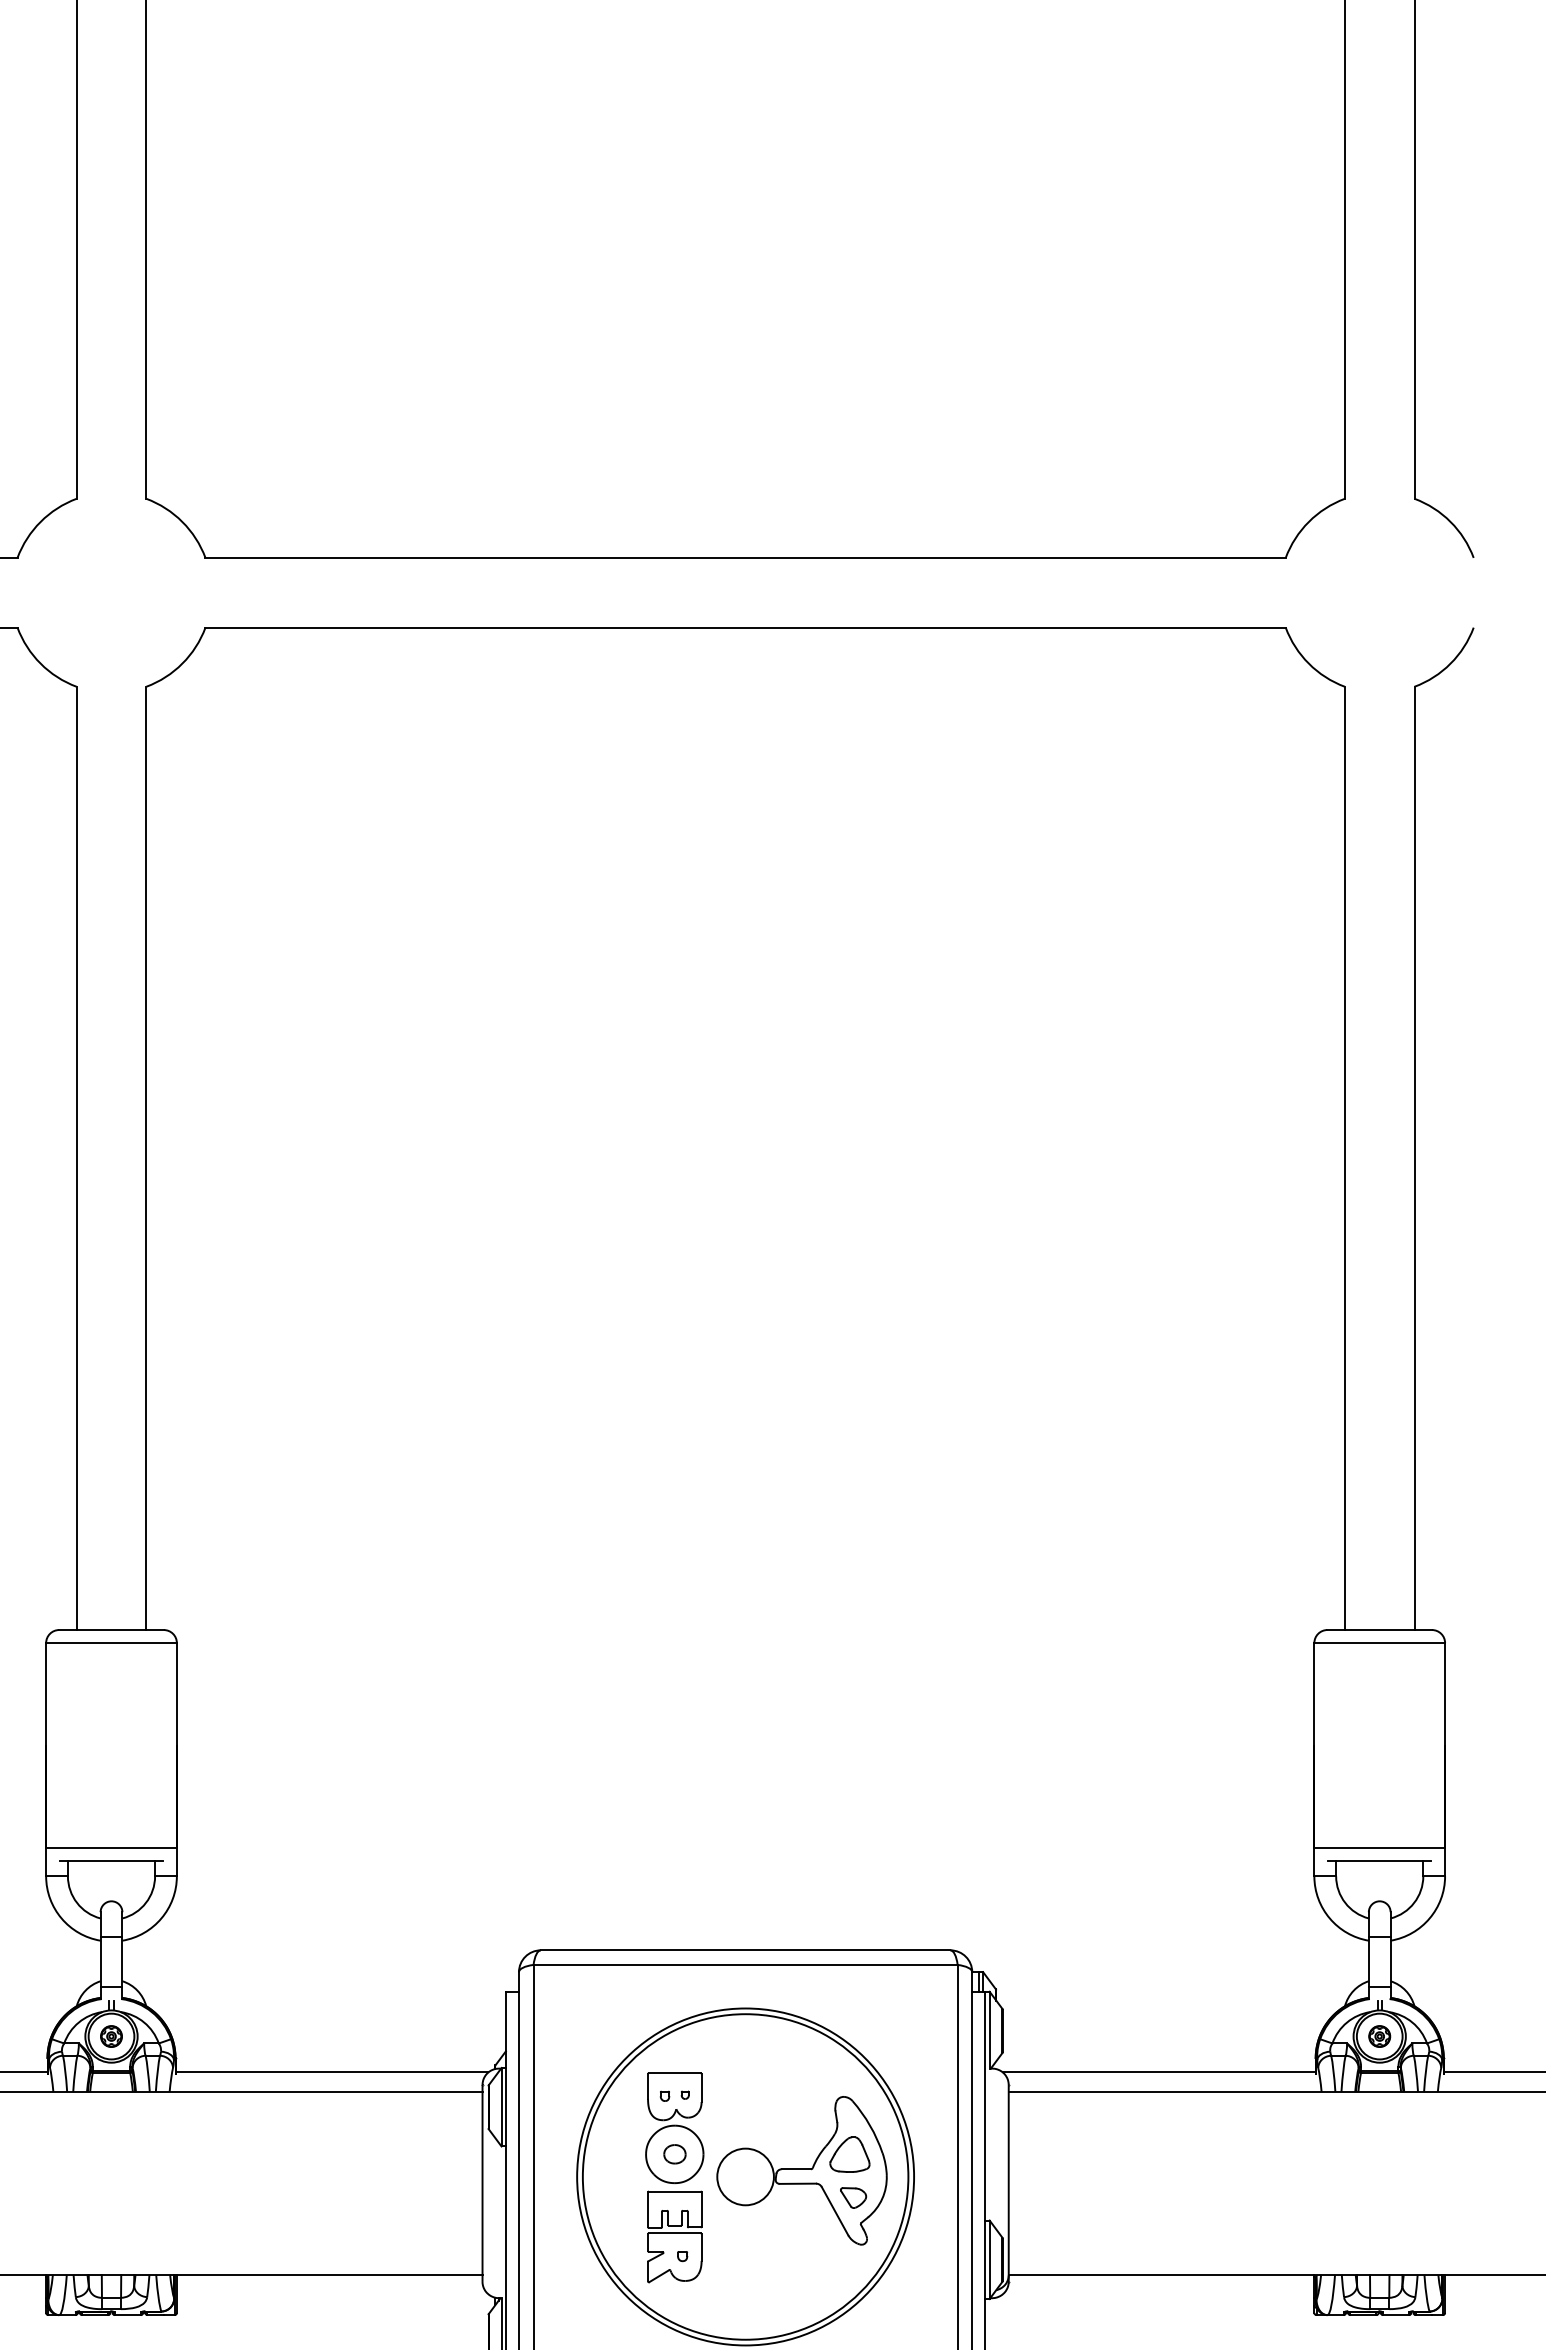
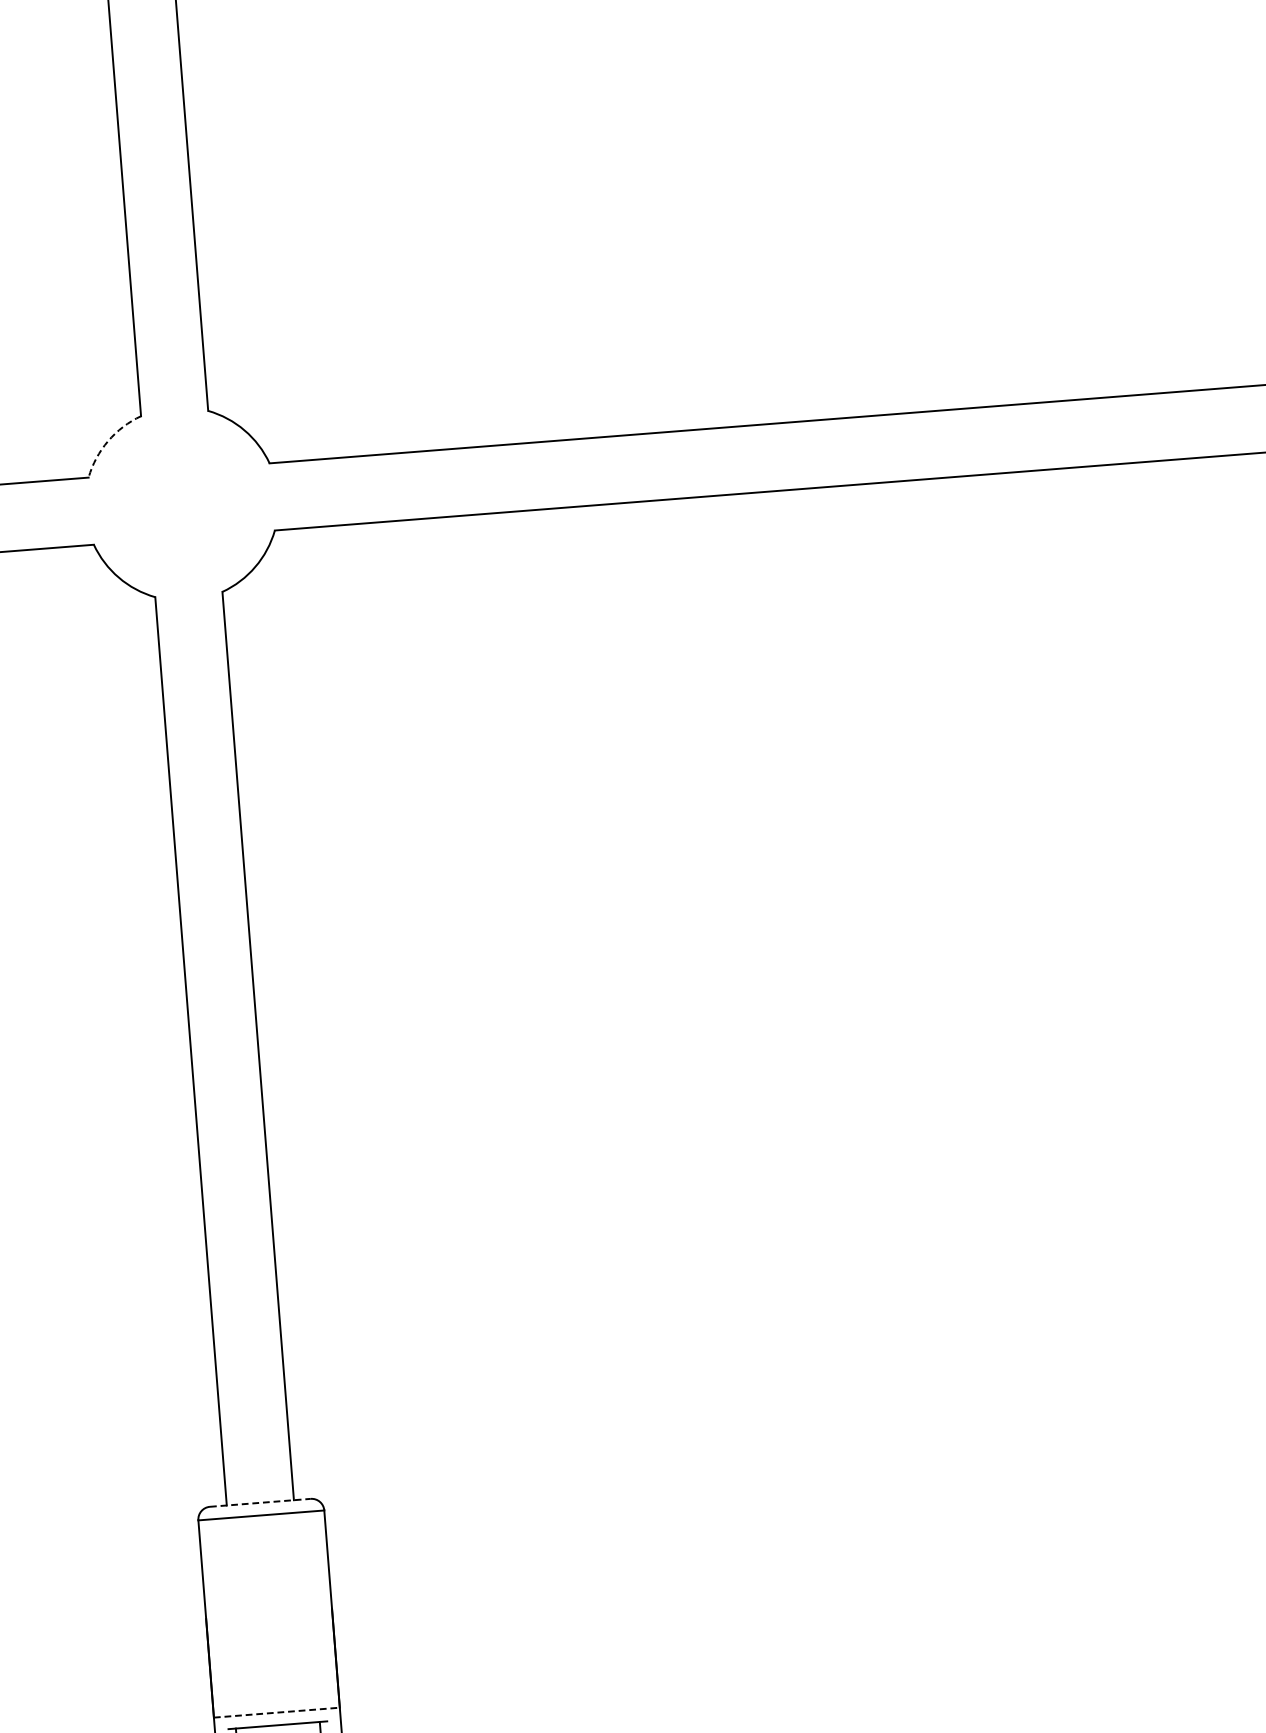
arc: (40, 521) -> (107, 440), solid -> dashed
line: (112, 1630) -> (261, 1503), solid -> dashed
line: (112, 1847) -> (277, 1712), solid -> dashed

